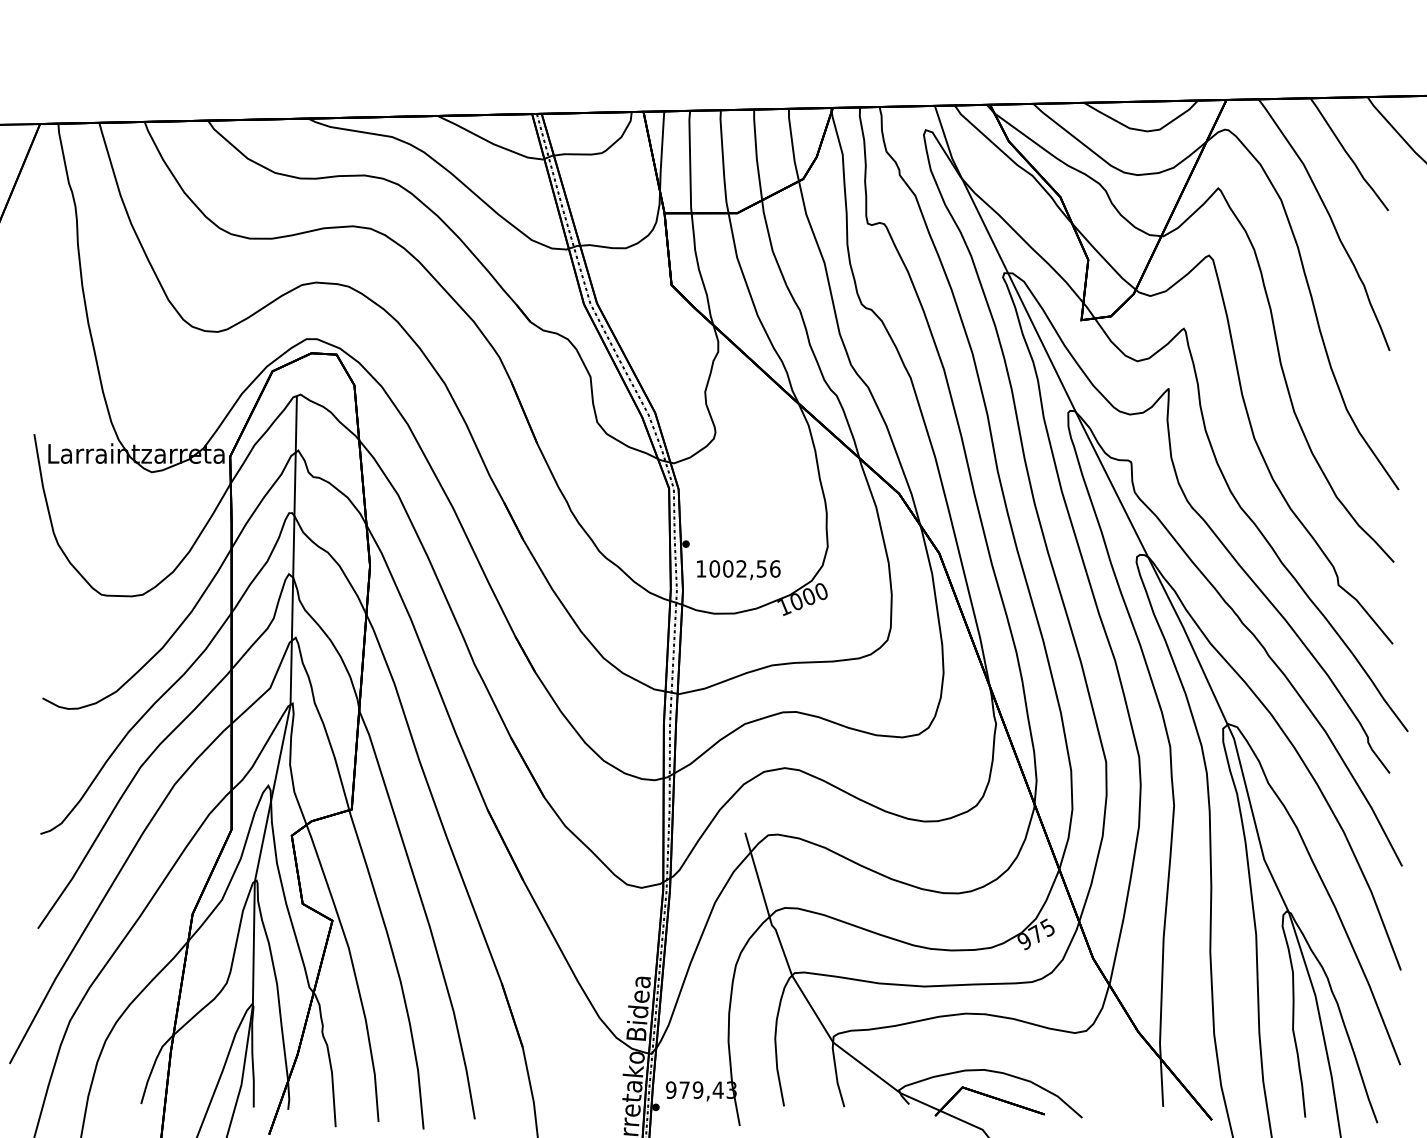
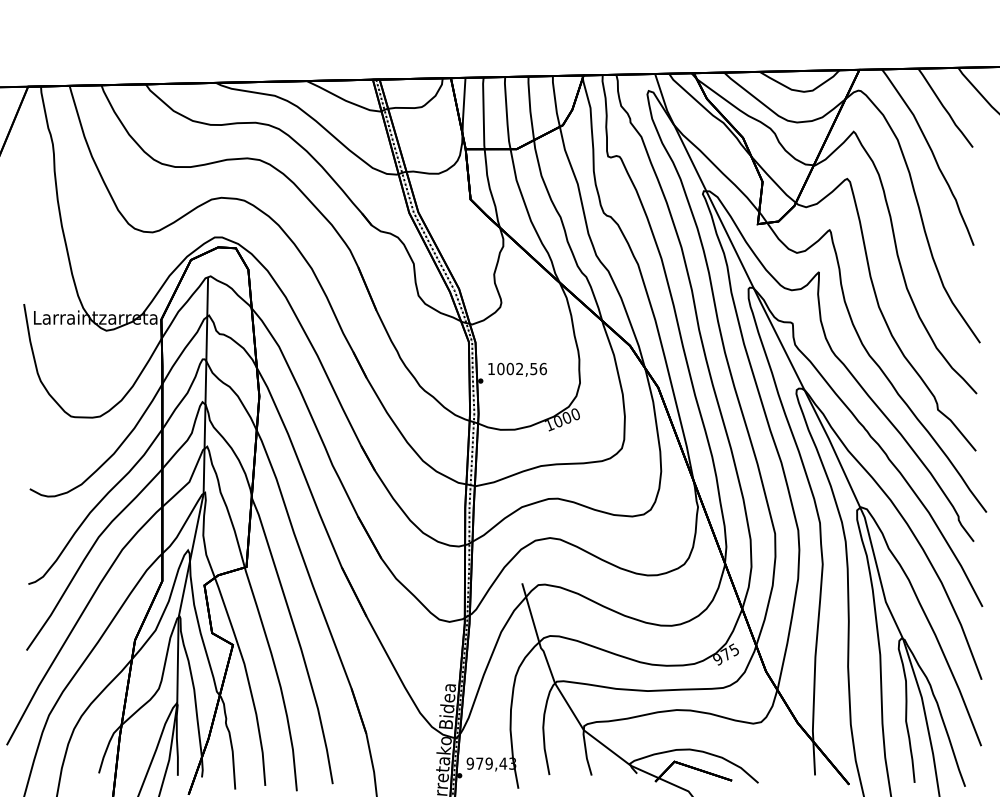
text: (738, 570) -> (517, 370), moved

